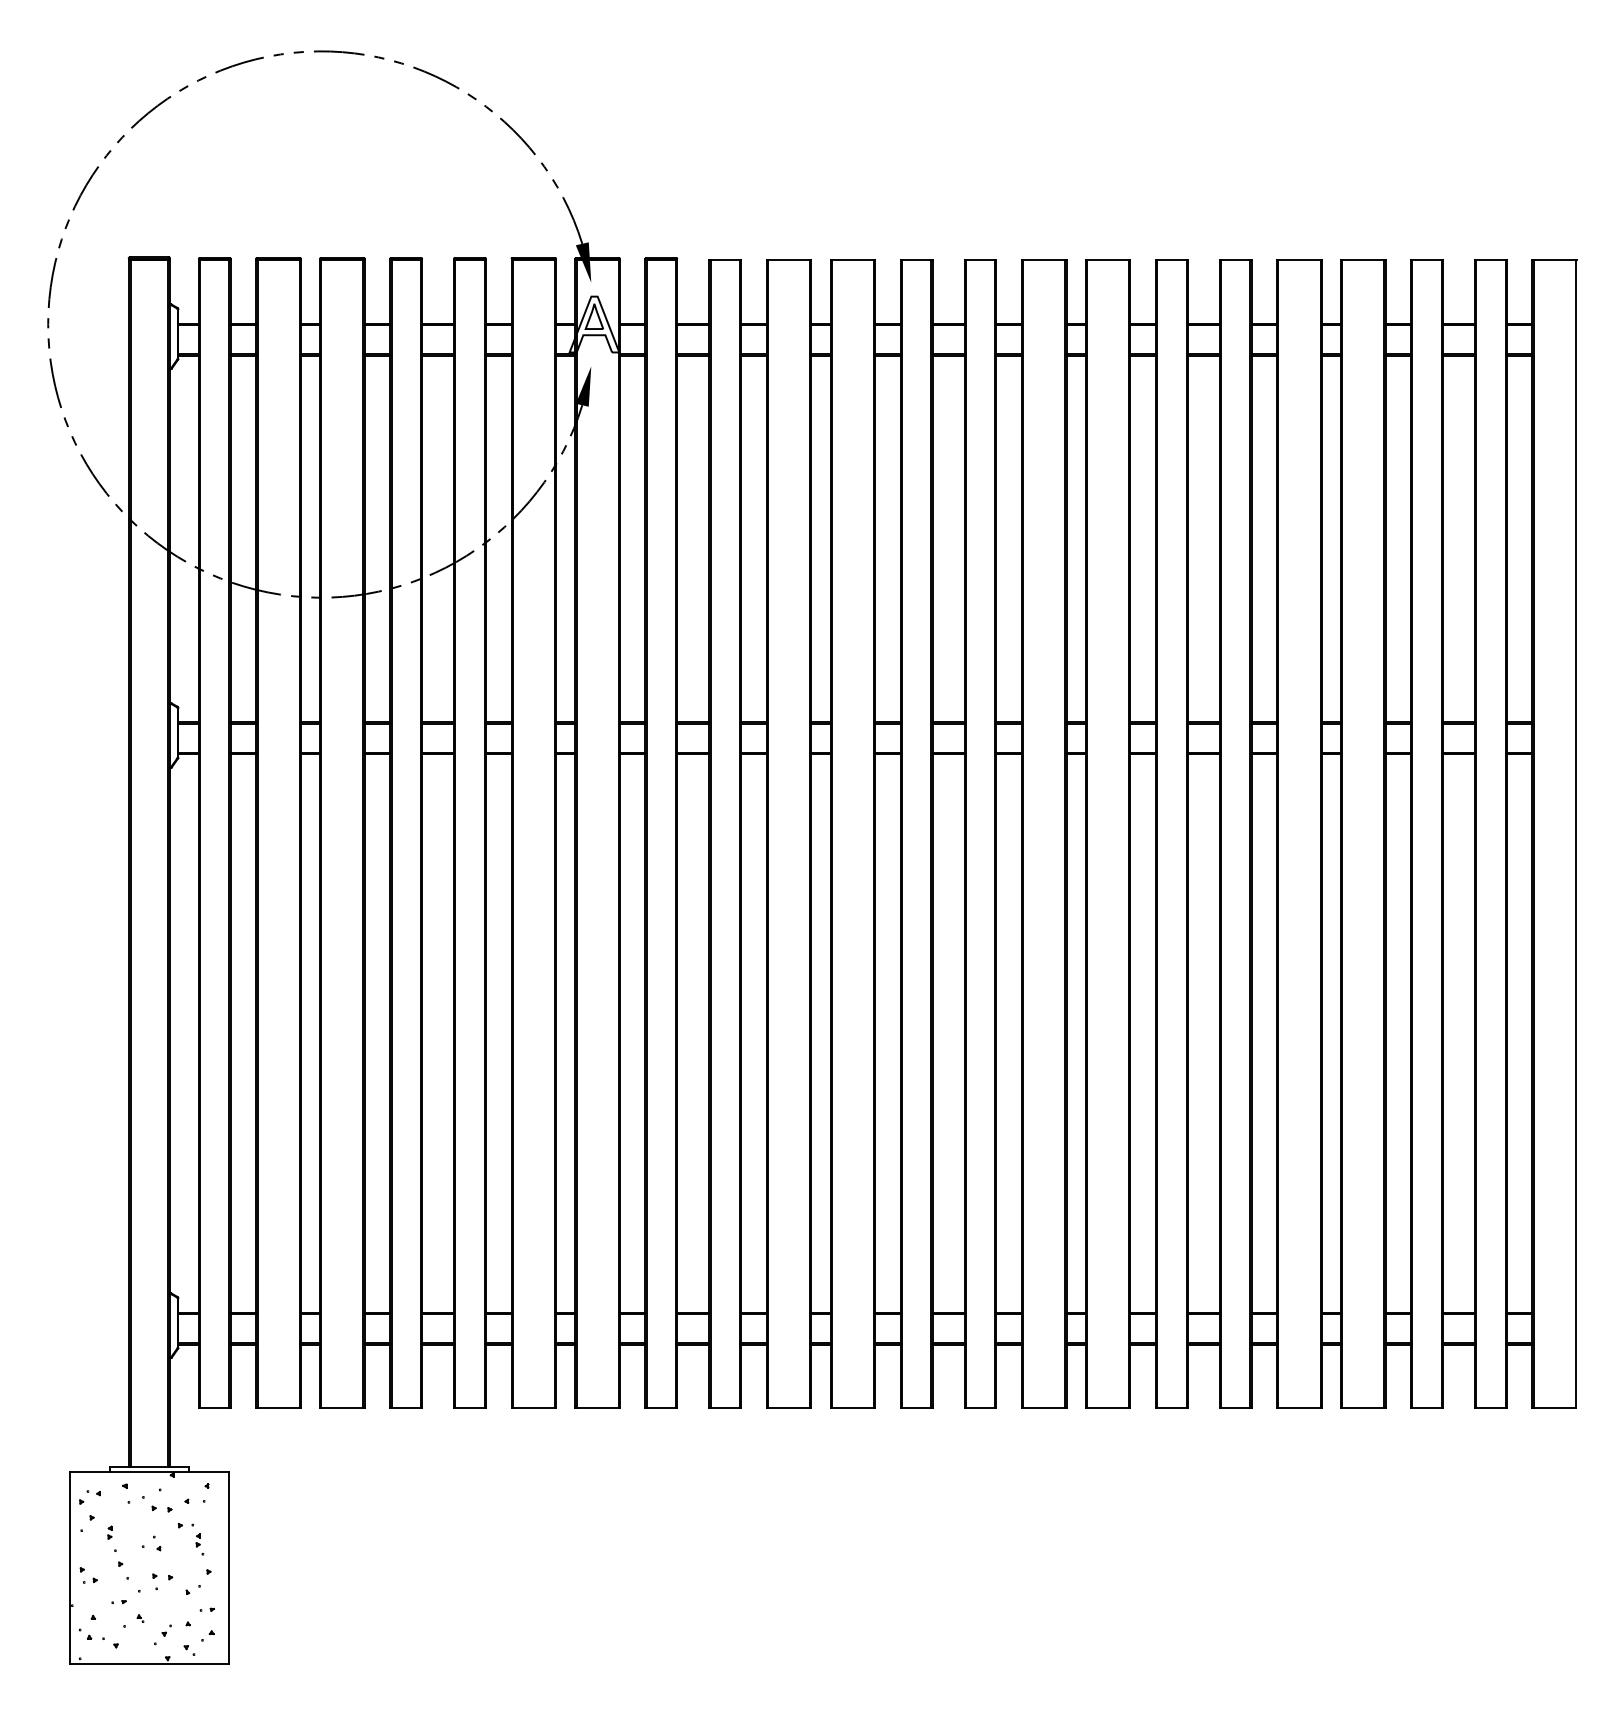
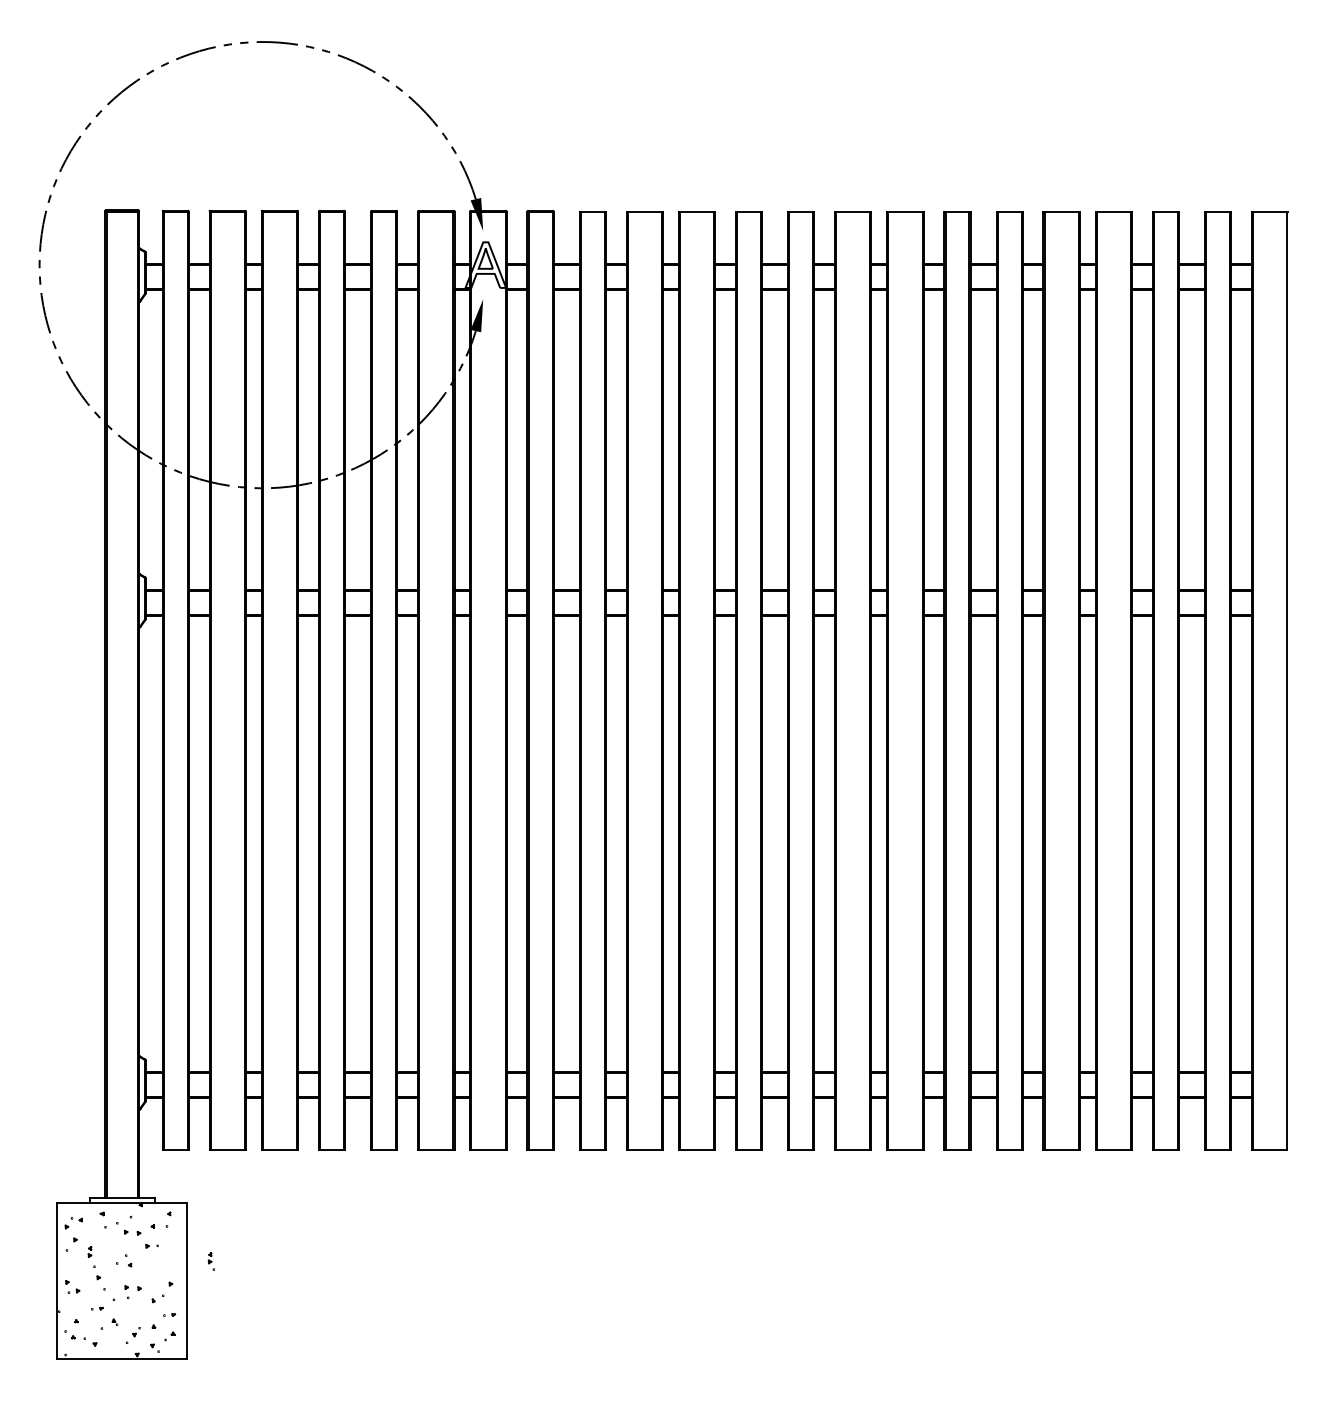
part: (198, 1544) -> (210, 1261), moved

